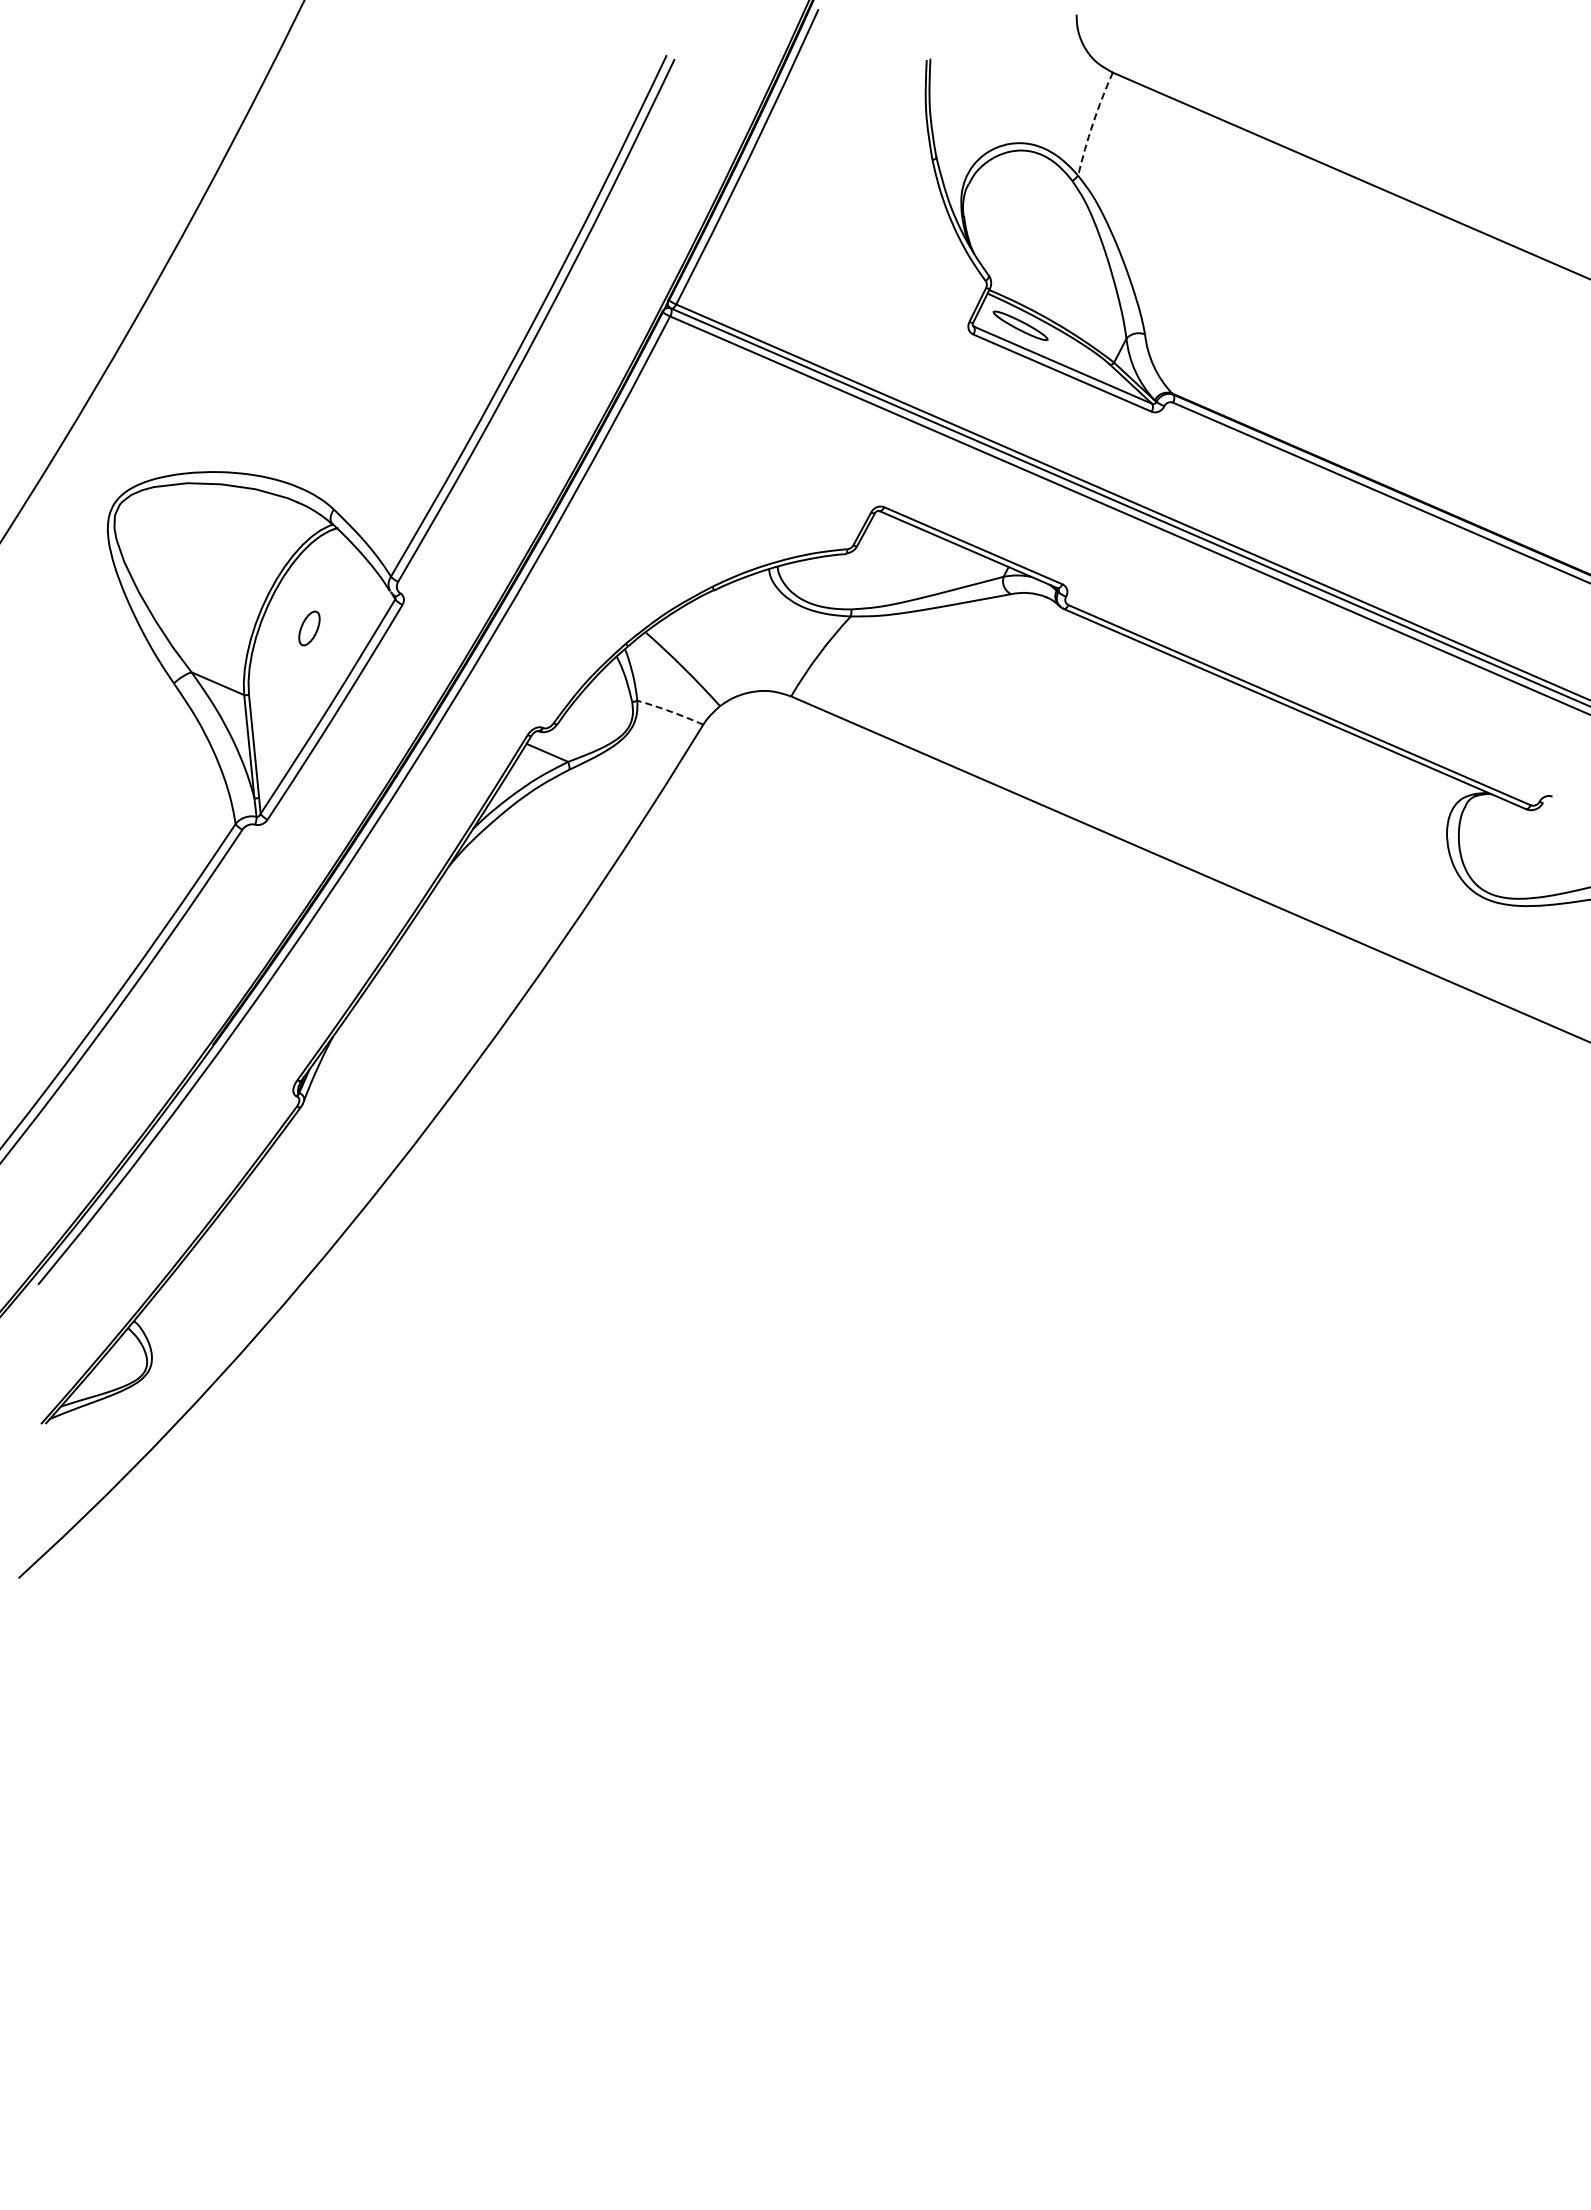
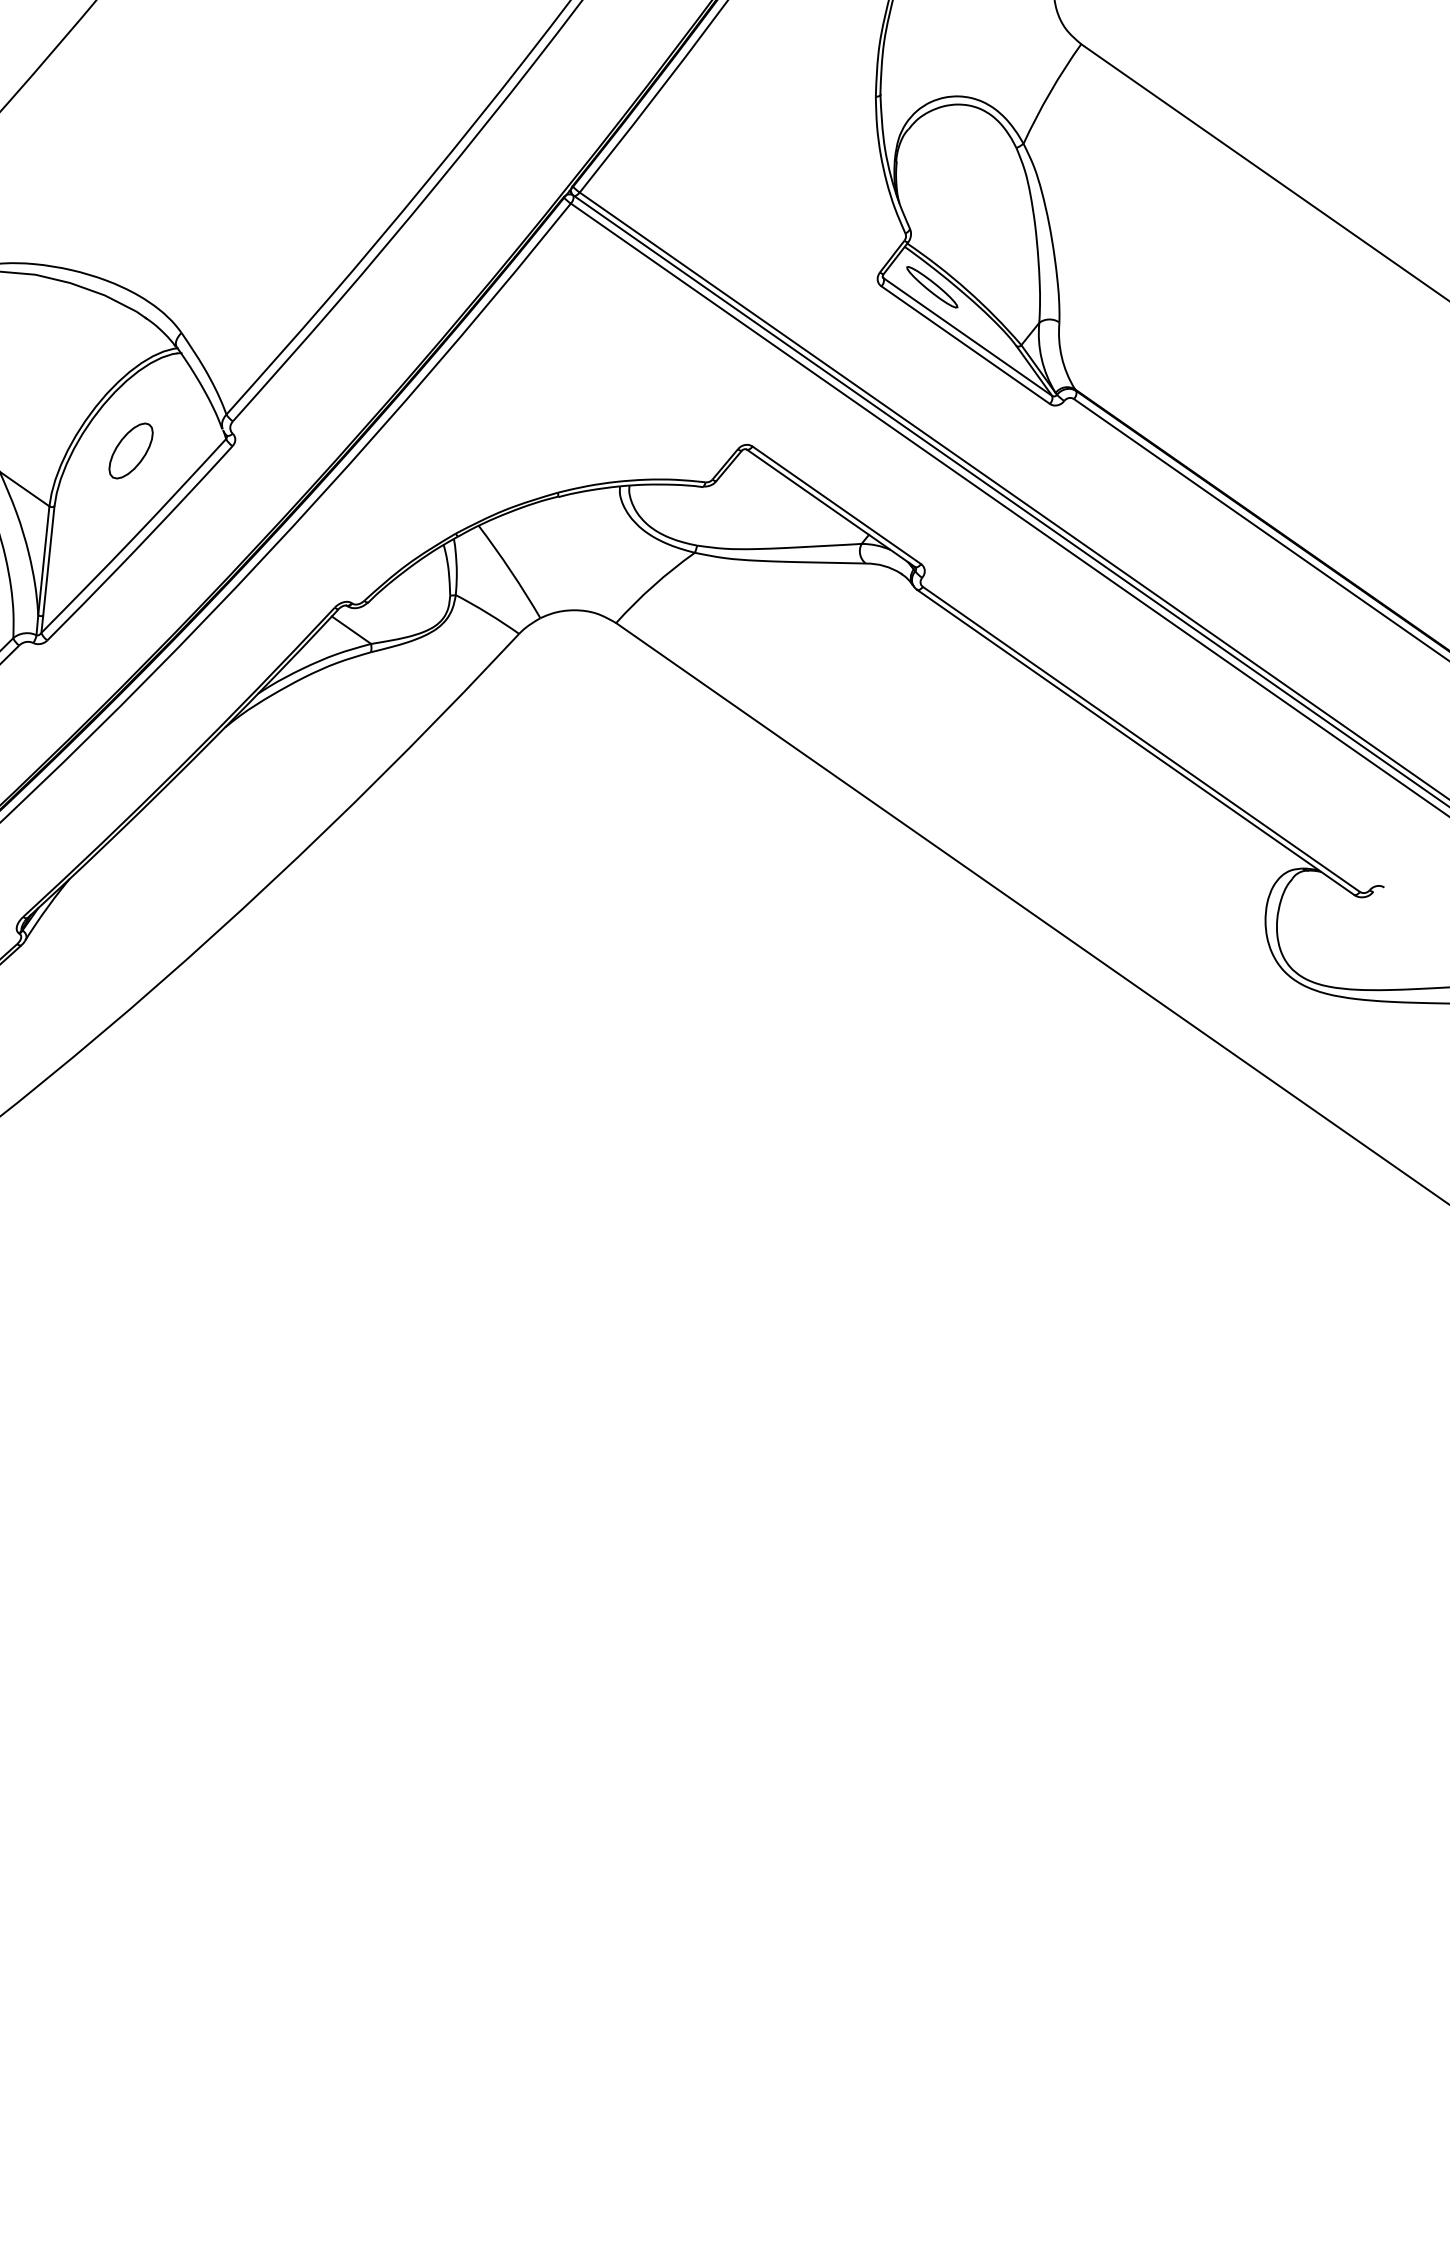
arc: (1093, 123) -> (1050, 92), dashed -> solid
part: (309, 628) -> (131, 451), size x1.67
arc: (670, 711) -> (487, 613), dashed -> solid

